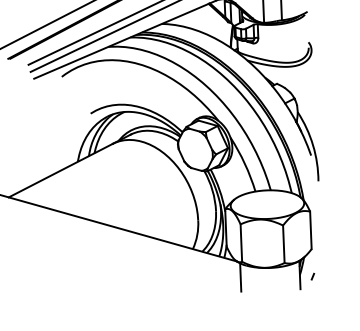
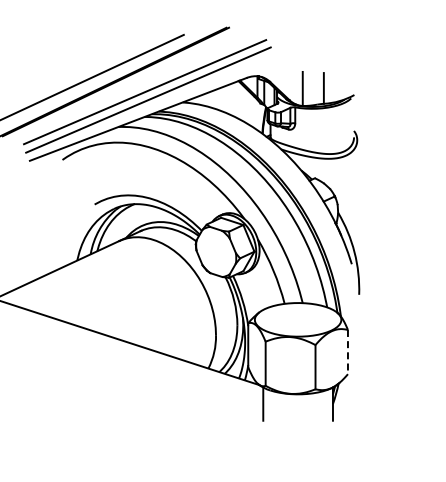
line: (310, 230) -> (347, 352), solid -> dashed
line: (312, 276) -> (347, 406), removed

